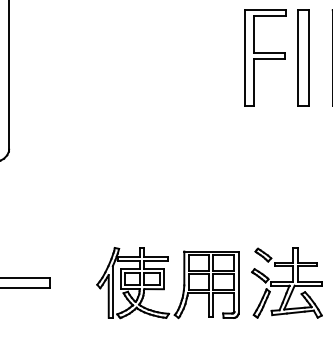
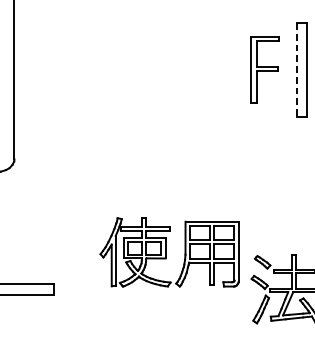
part: (265, 57) -> (264, 69), size x0.7
line: (298, 58) -> (296, 70), solid -> dashed
part: (167, 283) -> (169, 252), moved

